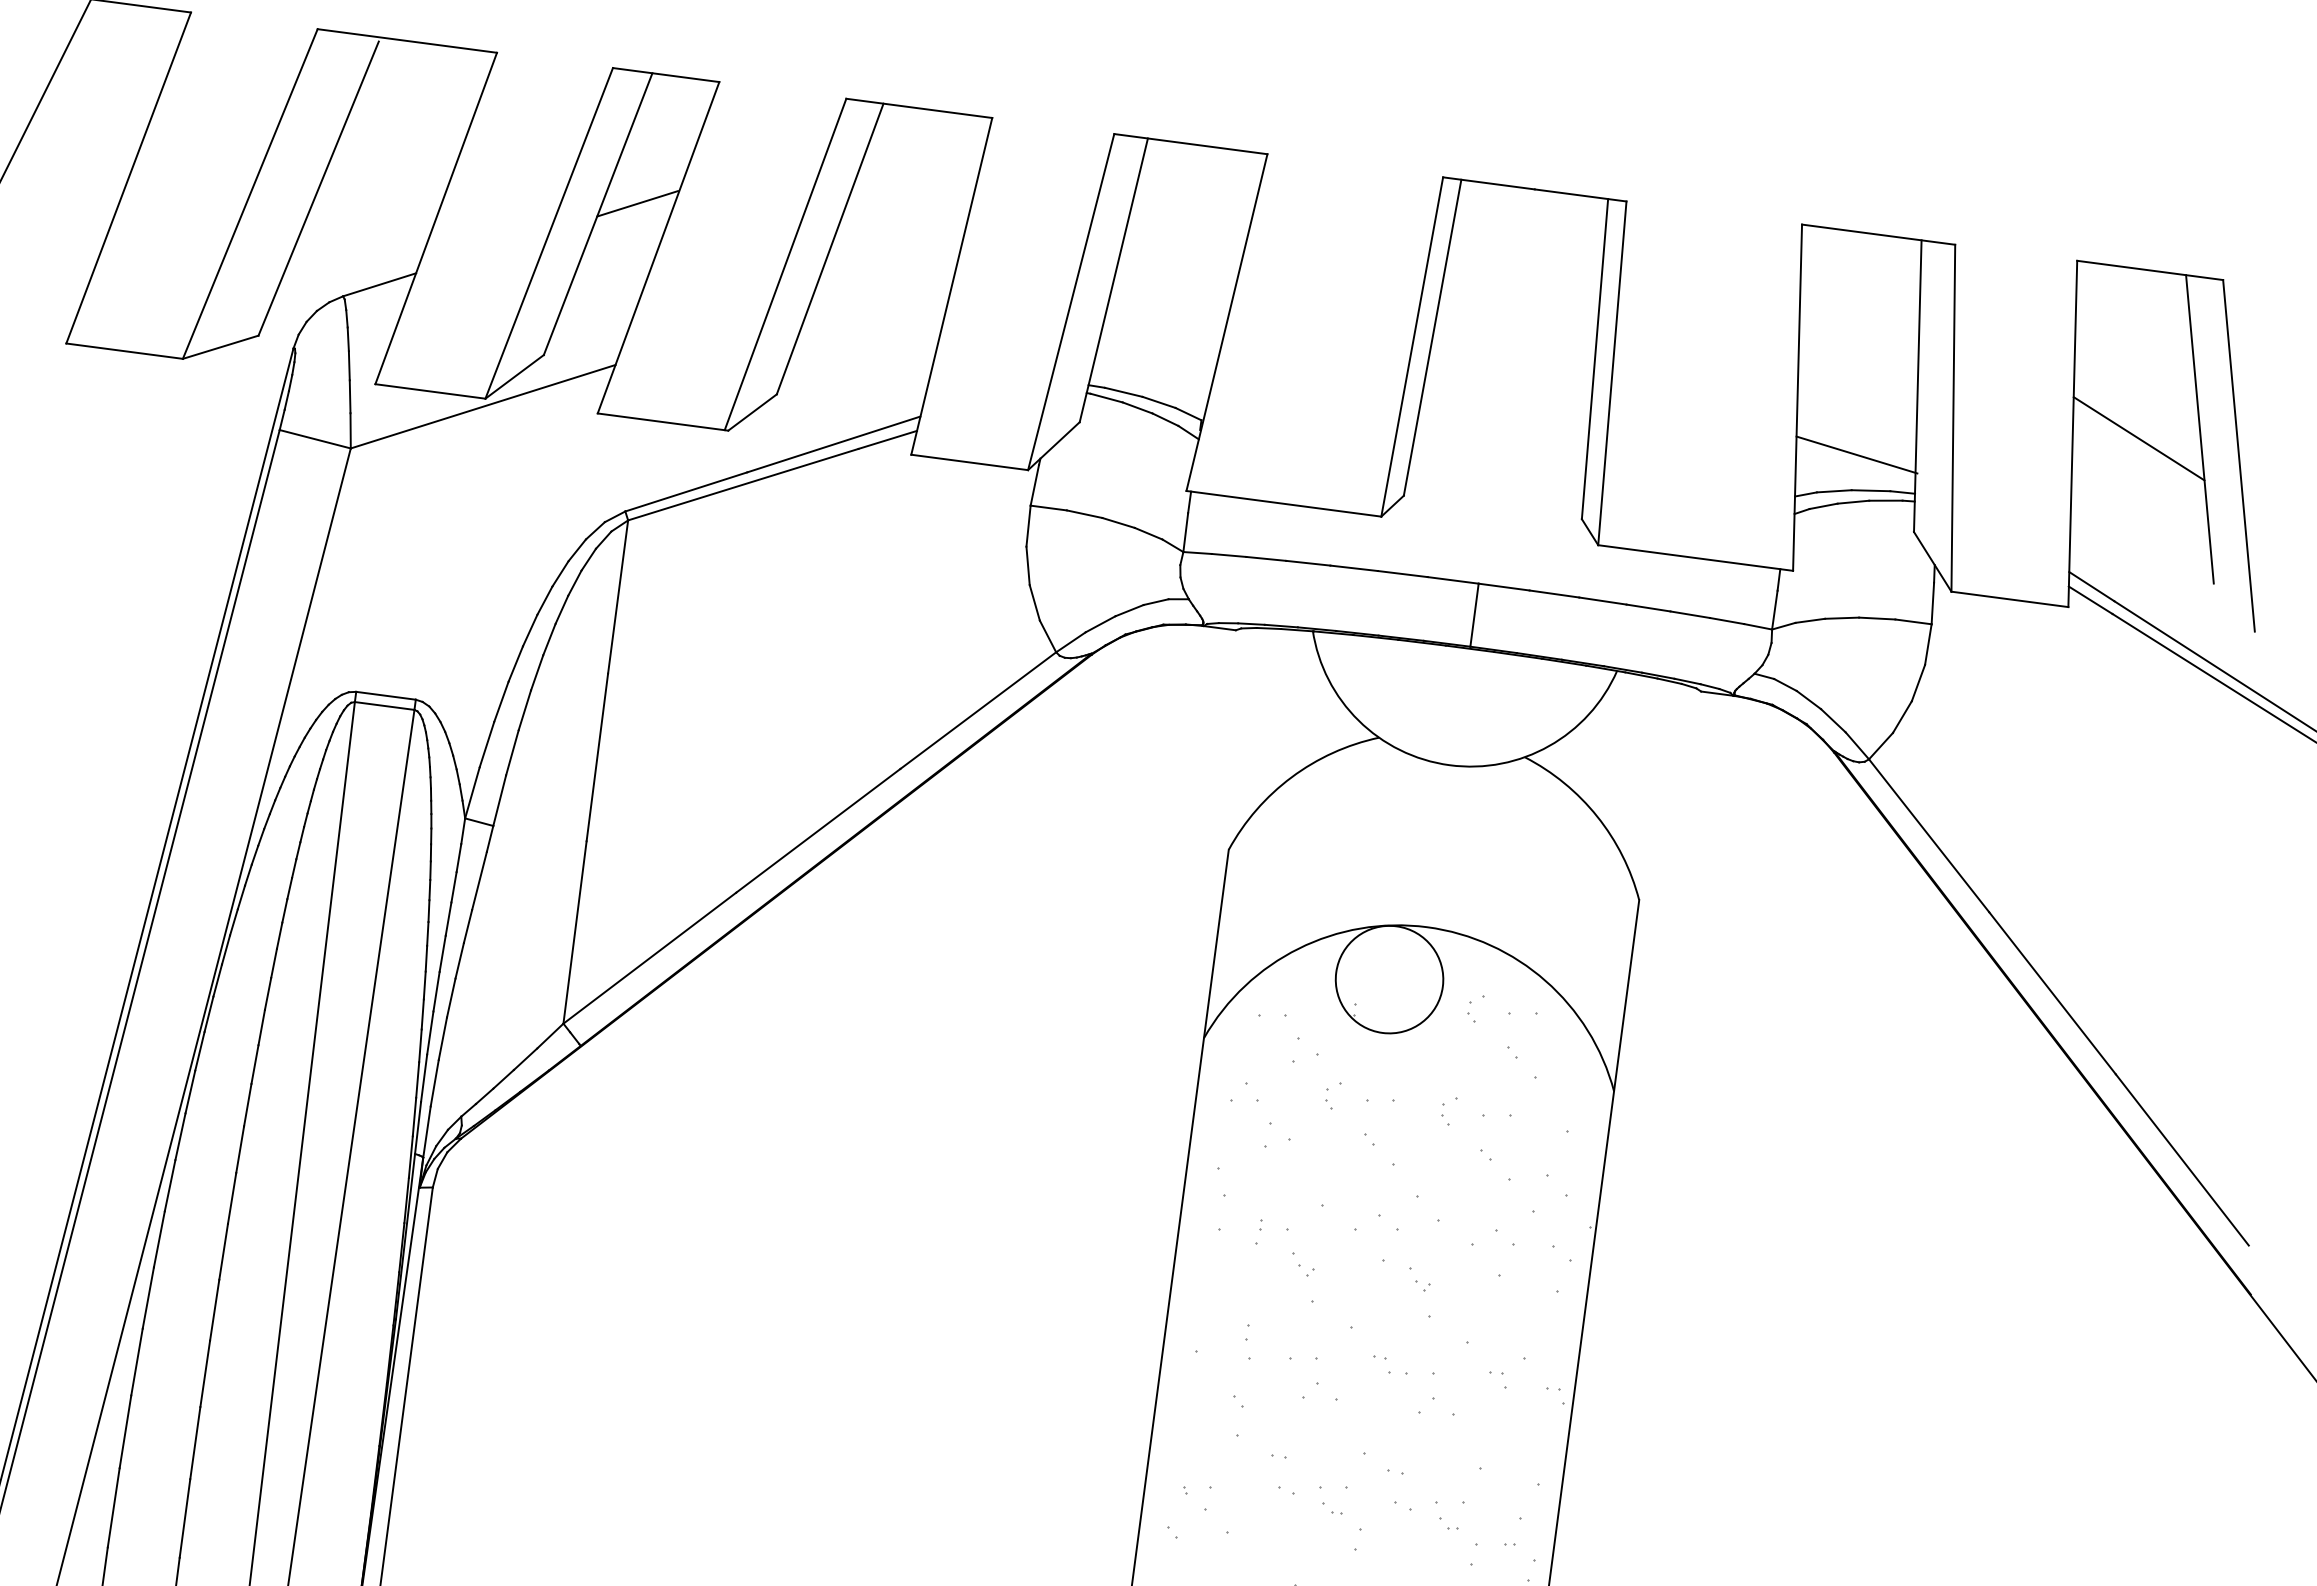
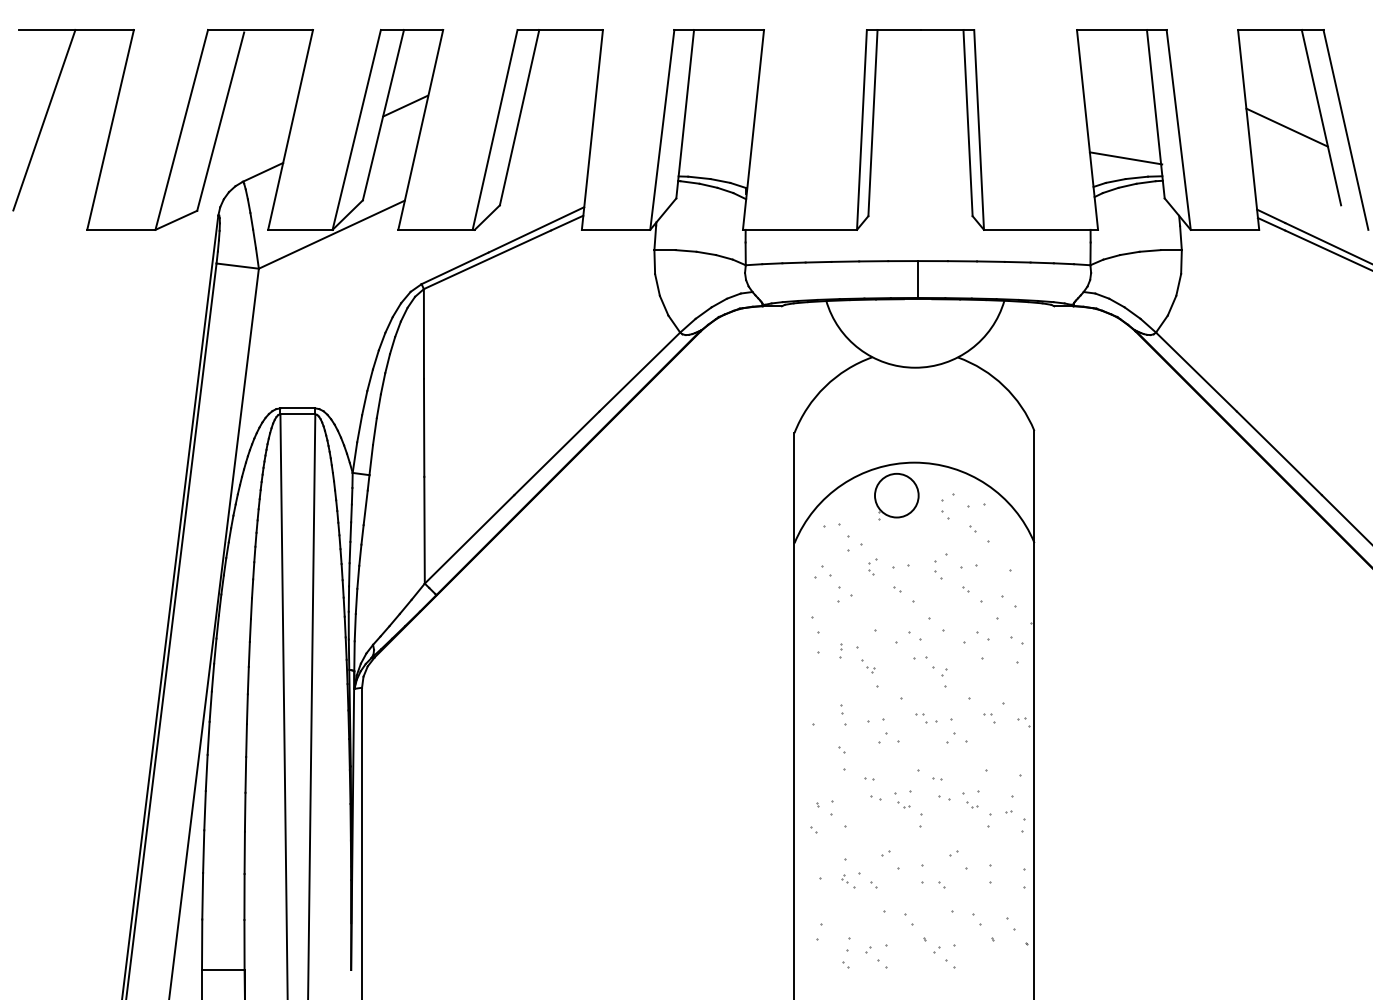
circle: (1389, 979) -> (896, 495), size x0.7
part: (1475, 1008) -> (948, 505), size x1.6
part: (1448, 1110) -> (940, 566), size x1.6
part: (1418, 1280) -> (936, 666), size x1.6

